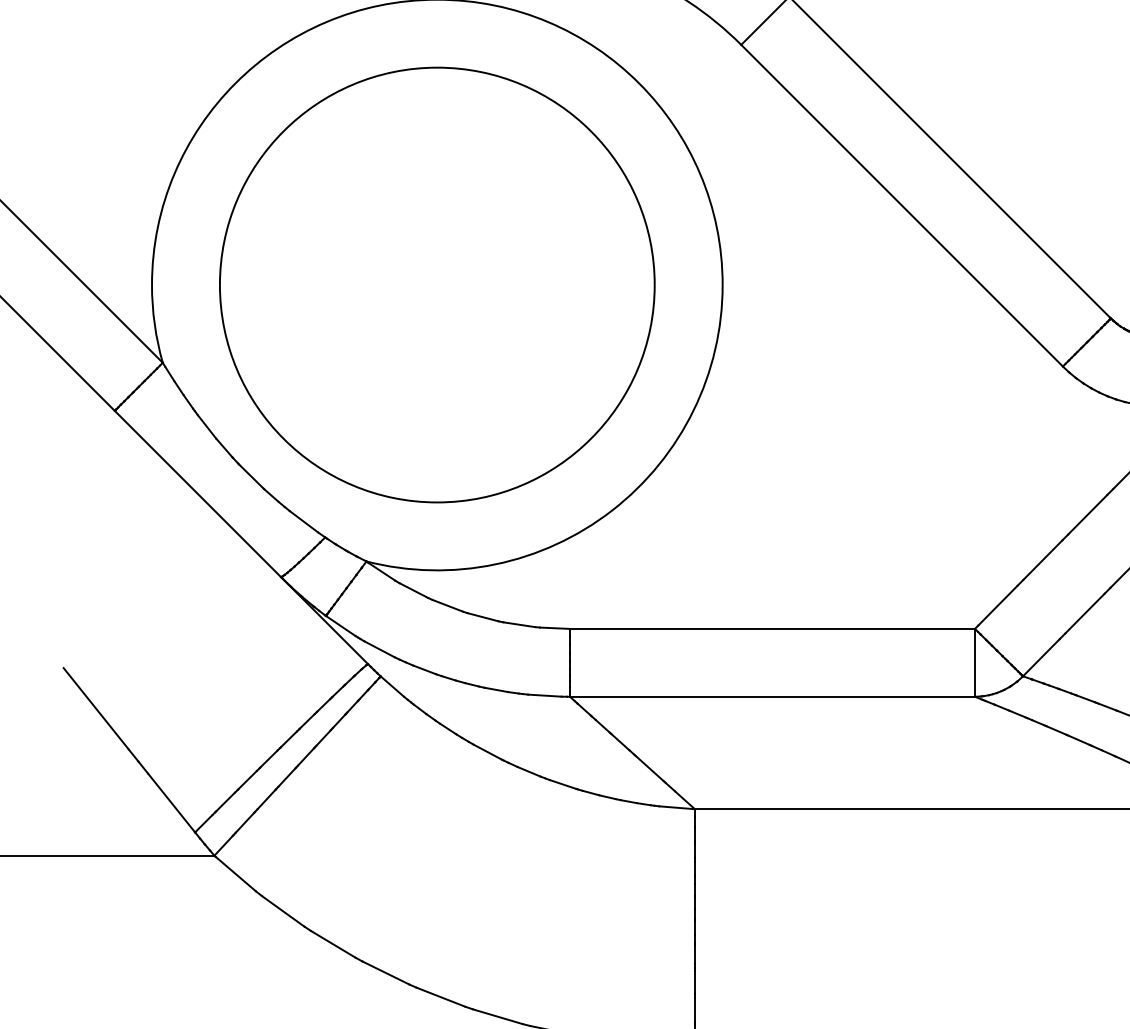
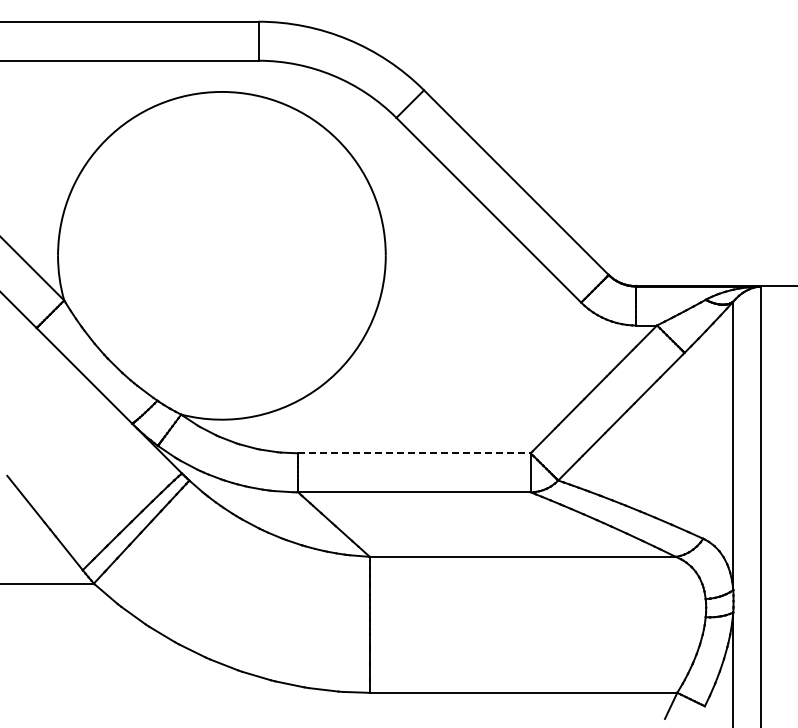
part: (436, 284) -> (221, 255), removed
line: (772, 629) -> (414, 453), solid -> dashed

